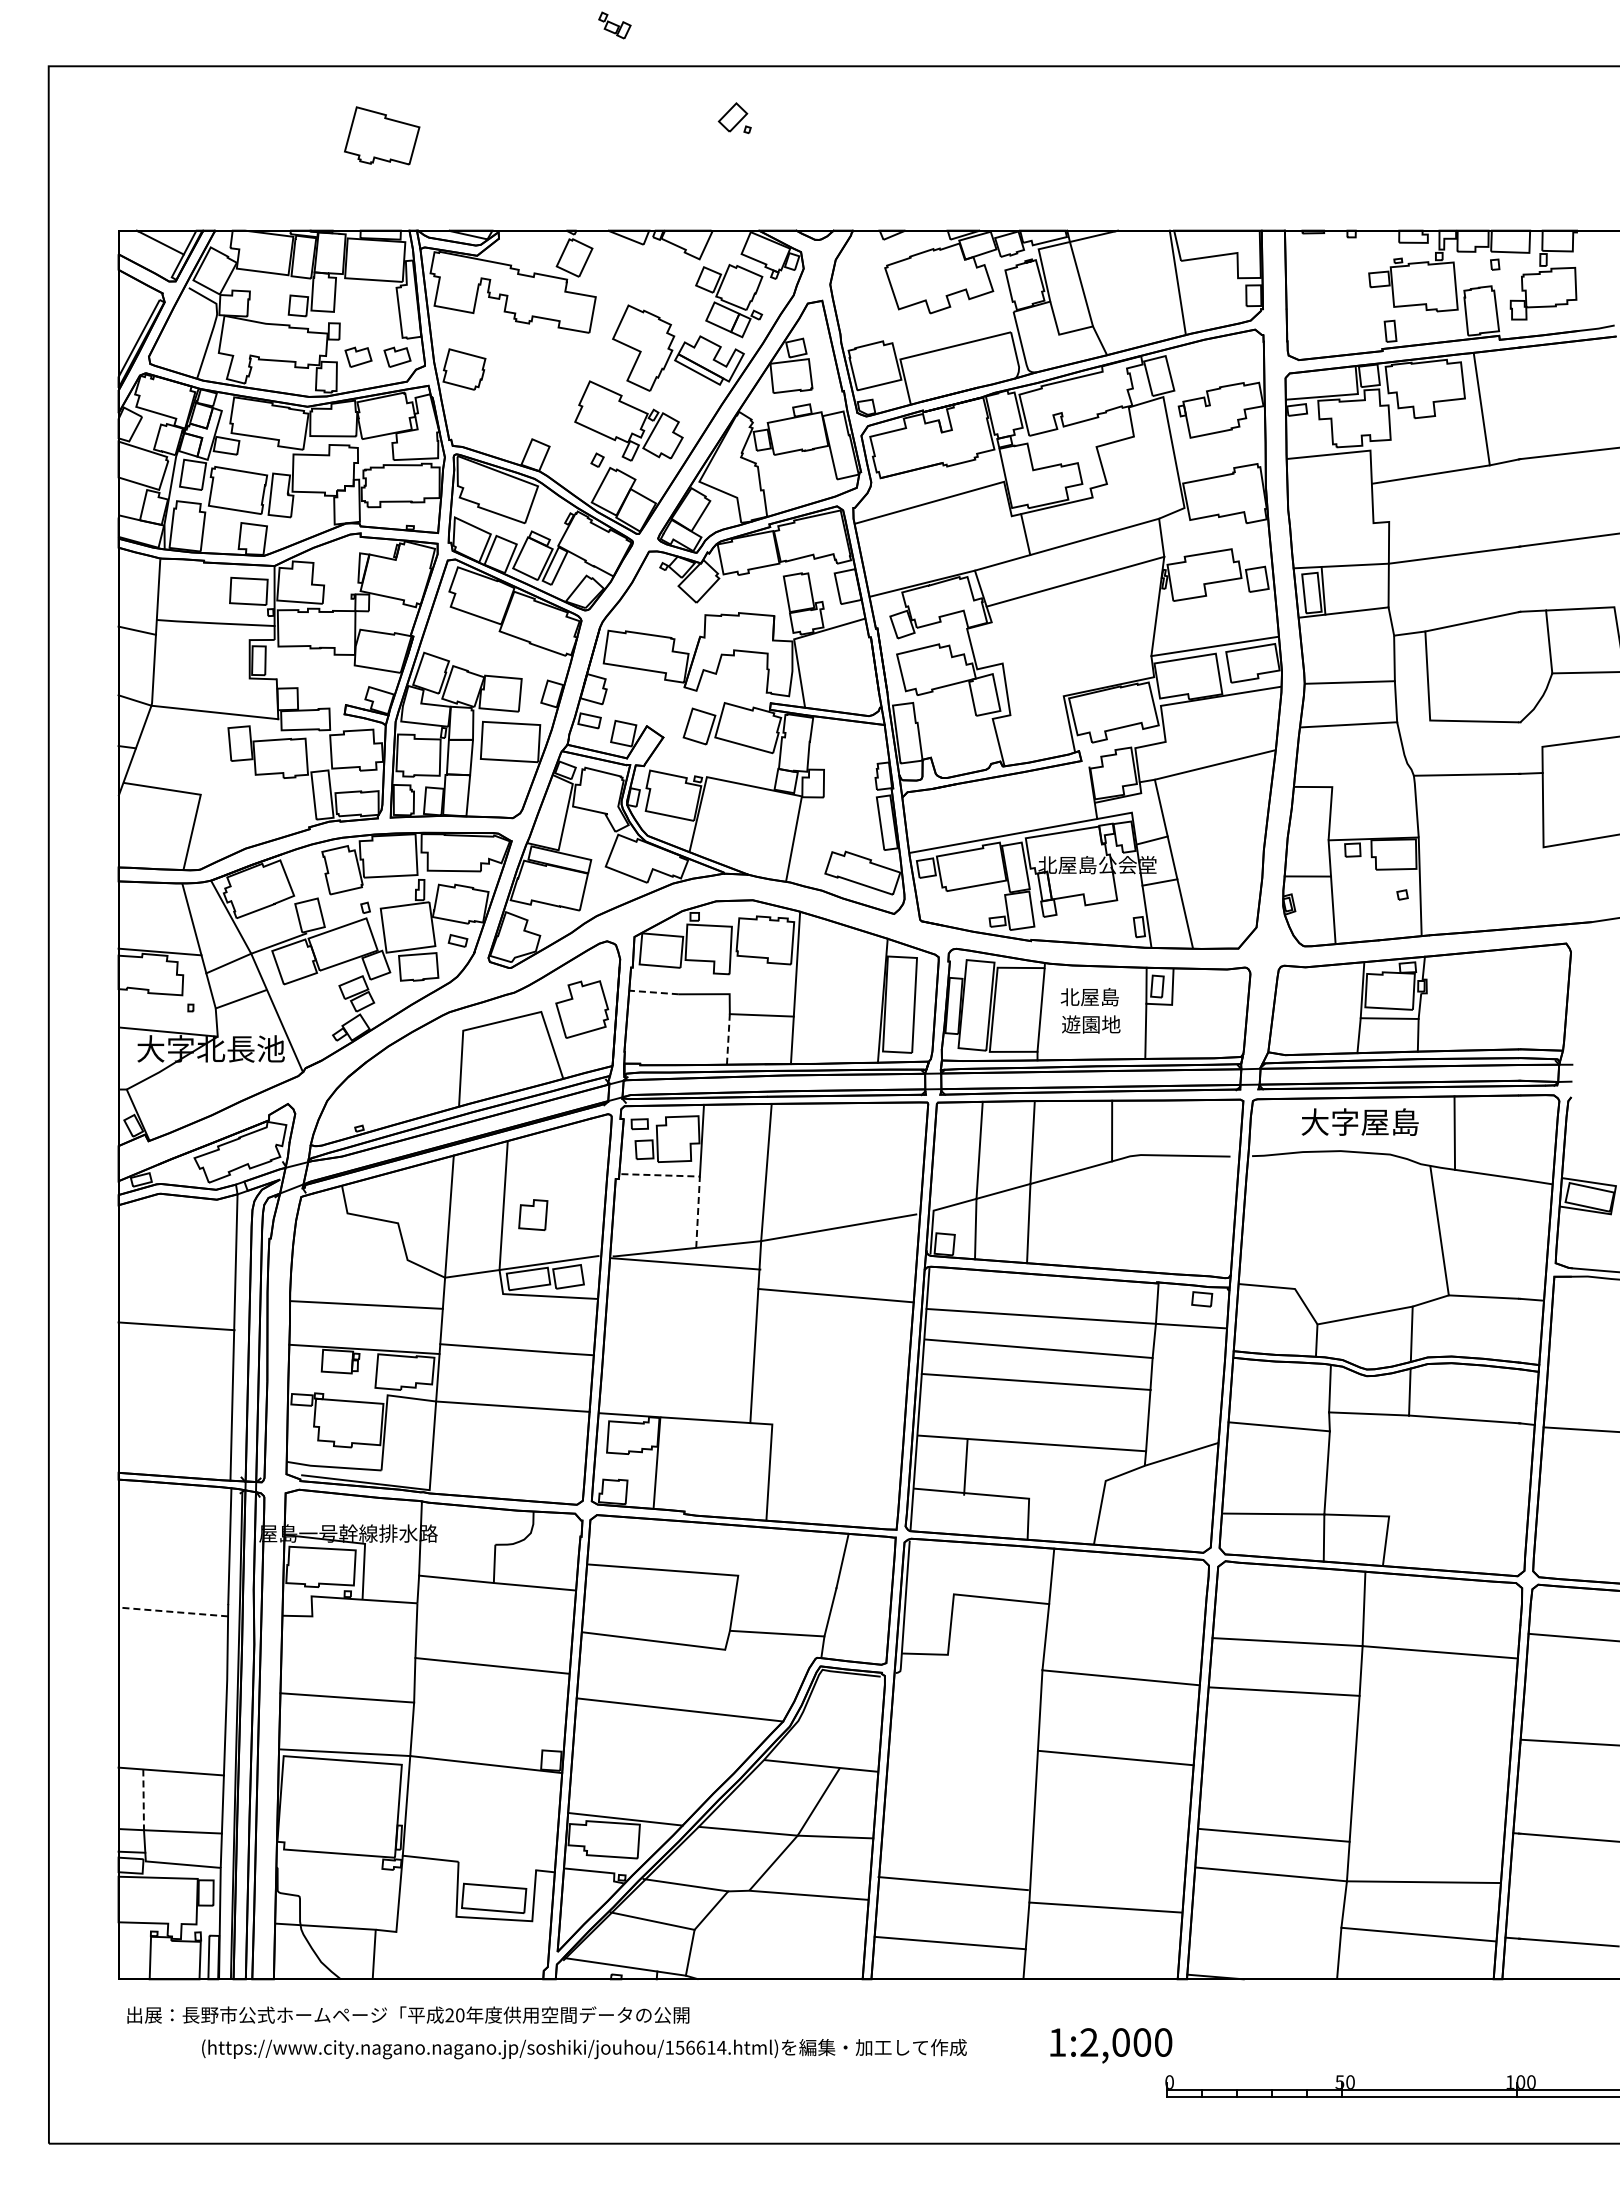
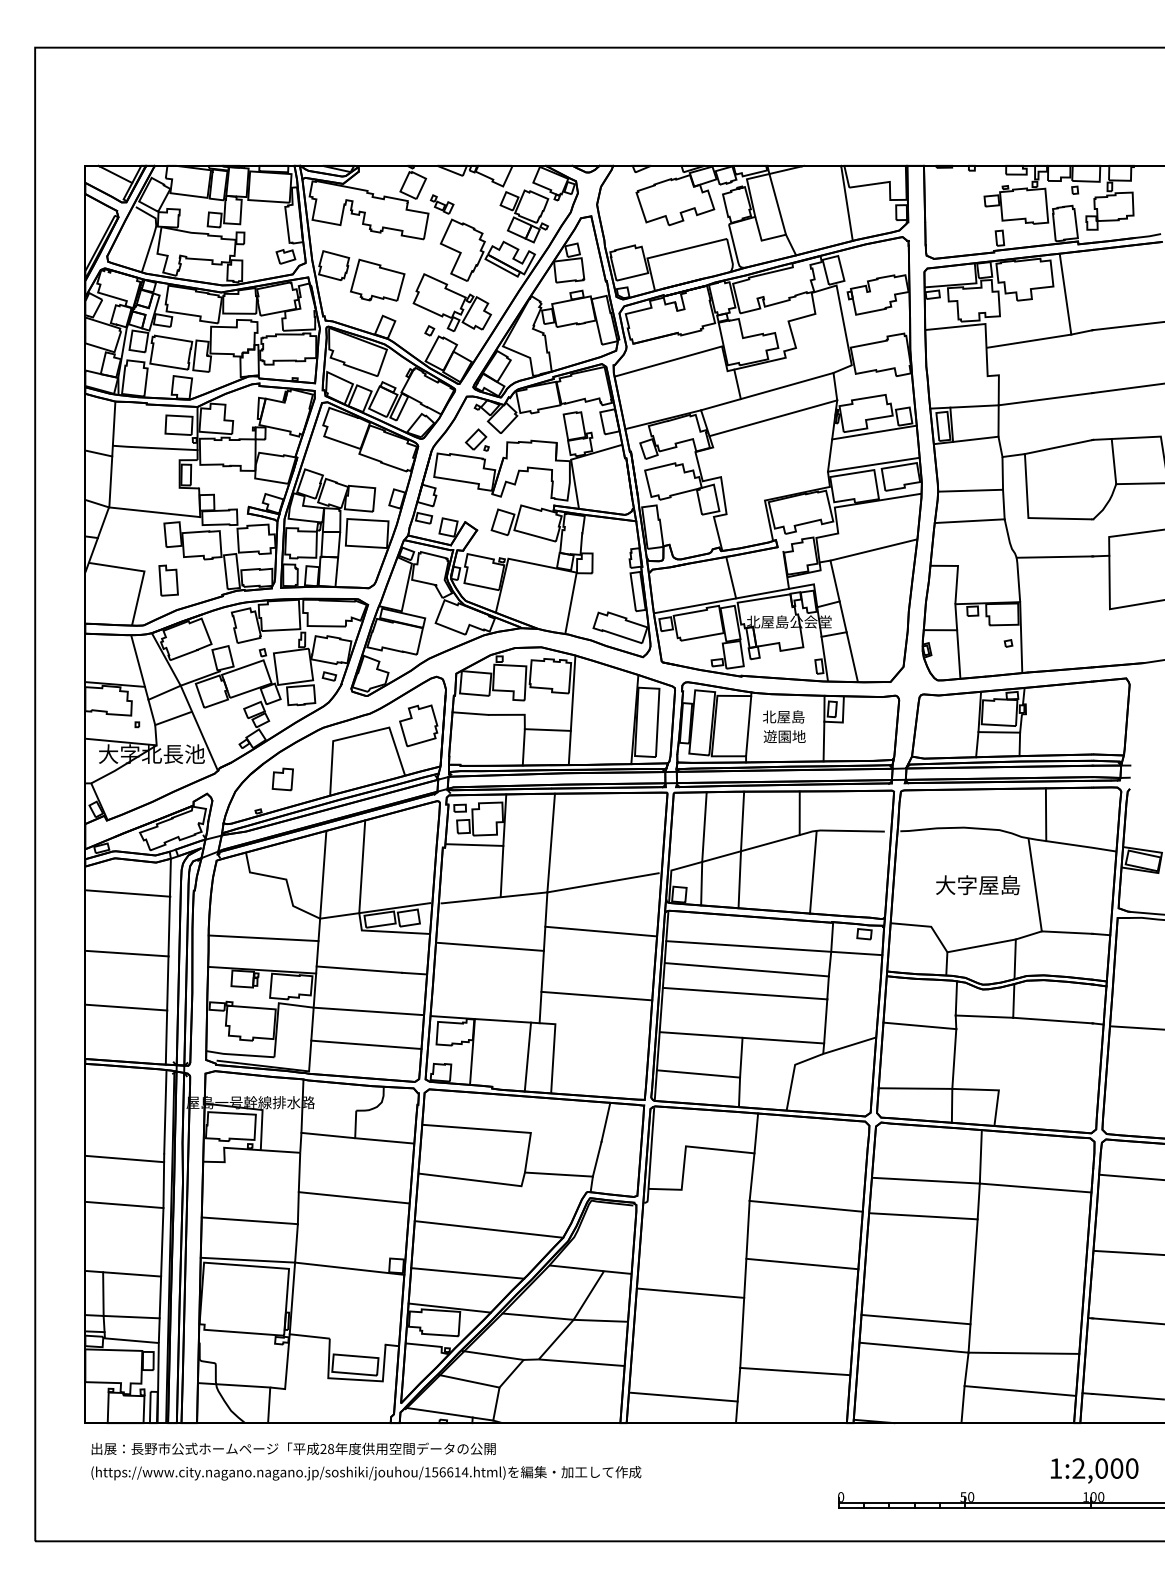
part: (614, 25) -> (441, 204), moved
part: (734, 117) -> (477, 439), moved
part: (382, 135) -> (377, 280), moved
part: (358, 356) -> (257, 256), removed
line: (1215, 601) -> (874, 432), added
line: (1016, 803) -> (730, 577), added
part: (234, 807) -> (168, 580), added
line: (654, 992) -> (470, 713), dashed -> solid
line: (728, 1038) -> (523, 746), dashed -> solid
text: (1359, 1121) -> (977, 884), moved
line: (695, 1176) -> (500, 845), dashed -> solid
line: (1130, 1212) -> (812, 871), added
part: (533, 1215) -> (283, 779), moved
line: (177, 1242) -> (127, 893), added
line: (685, 1263) -> (490, 946), moved
line: (829, 1385) -> (596, 996), added
line: (175, 1401) -> (126, 1007), added
line: (509, 1452) -> (366, 1044), added
line: (965, 1466) -> (741, 1057), moved
line: (733, 1470) -> (527, 1057), added
line: (173, 1611) -> (124, 1158), dashed -> solid
line: (172, 1675) -> (124, 1204), added
line: (649, 1770) -> (467, 1272), added
line: (143, 1800) -> (103, 1294), dashed -> solid
line: (952, 1883) -> (689, 1293), moved
text: (460, 2015) -> (331, 1449), 20 -> 28
text: (1111, 2045) -> (1094, 1470), moved
text: (584, 2049) -> (366, 1473), moved

